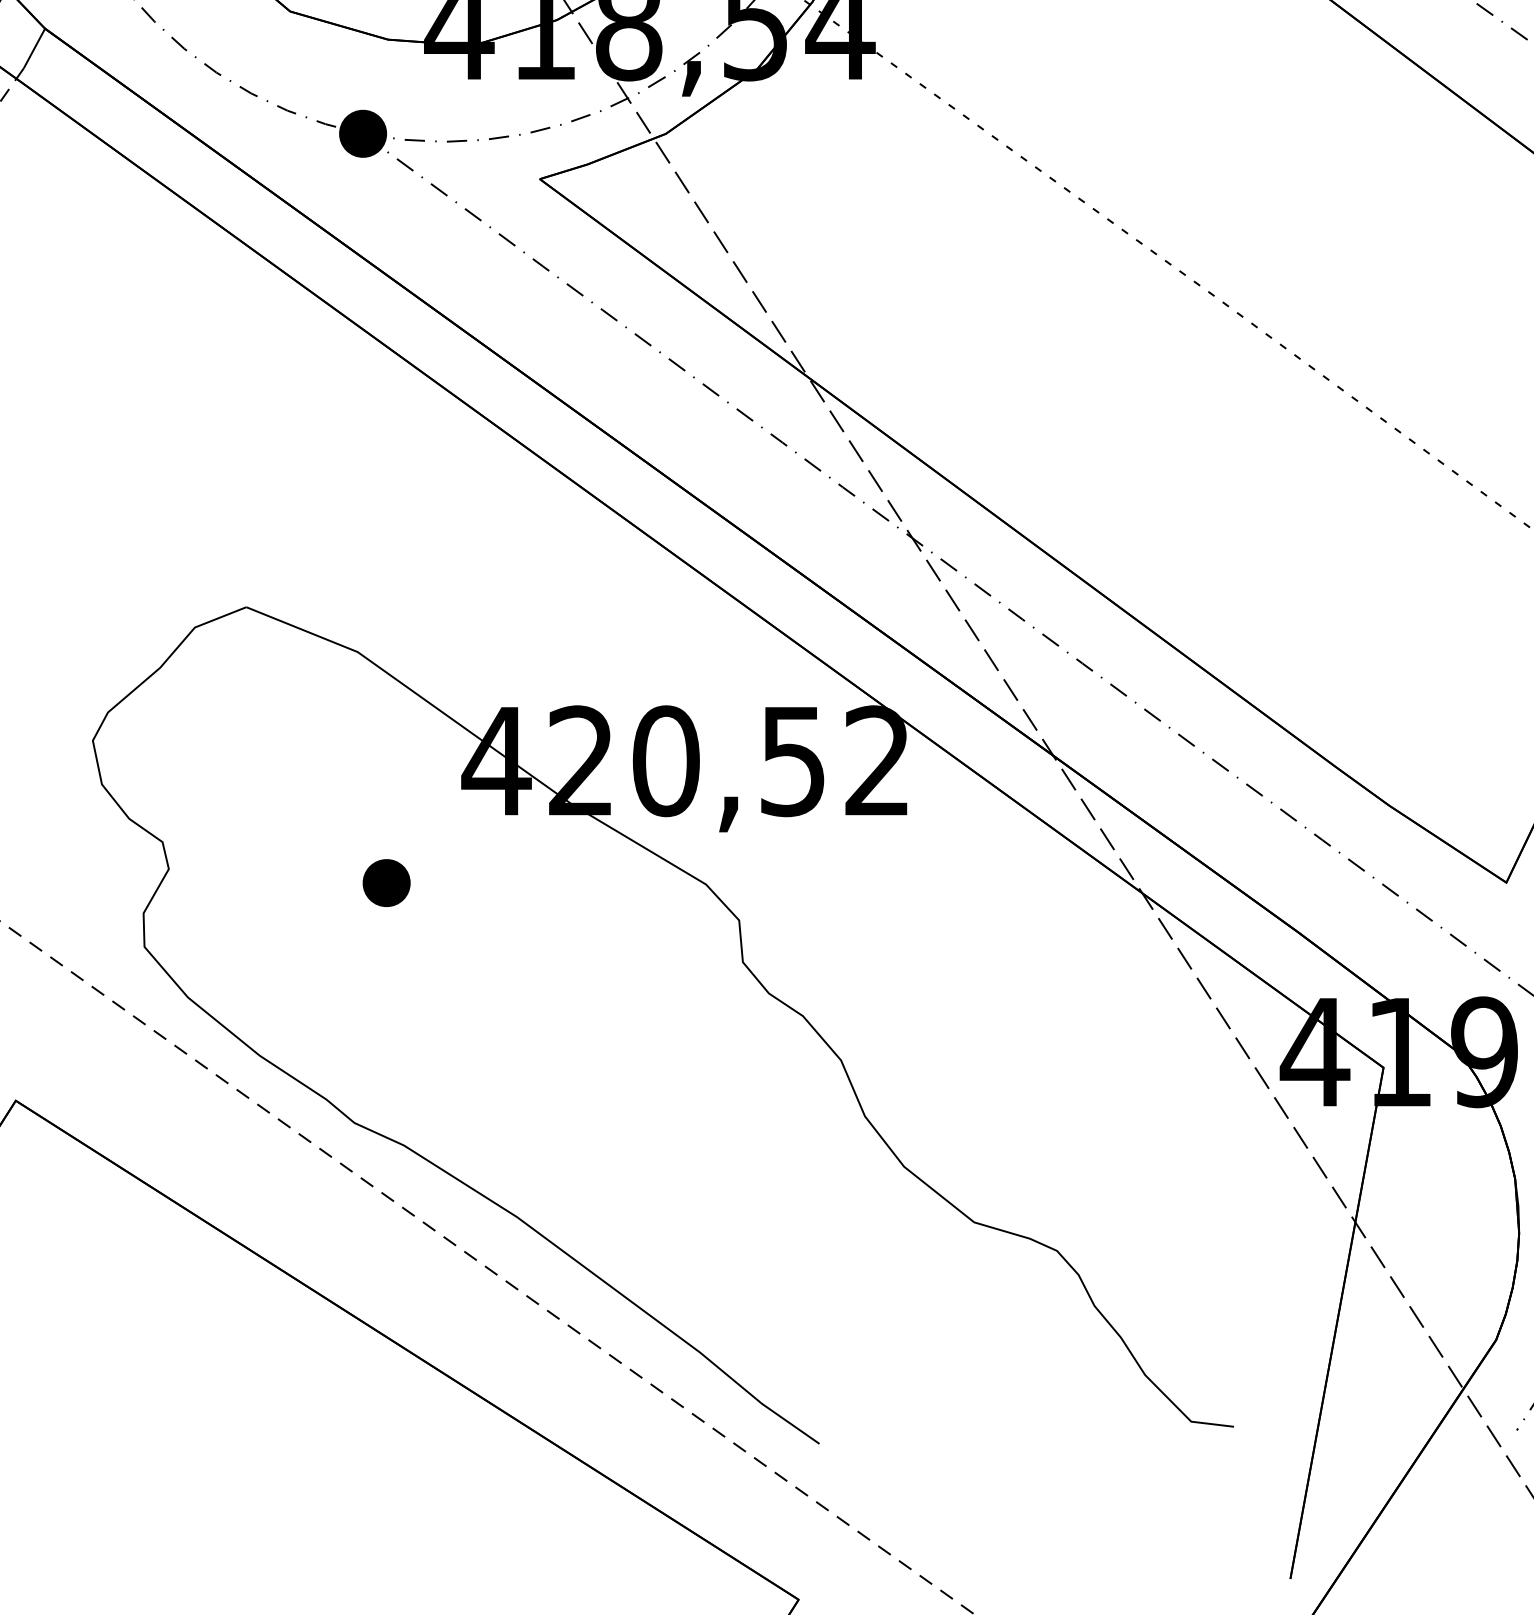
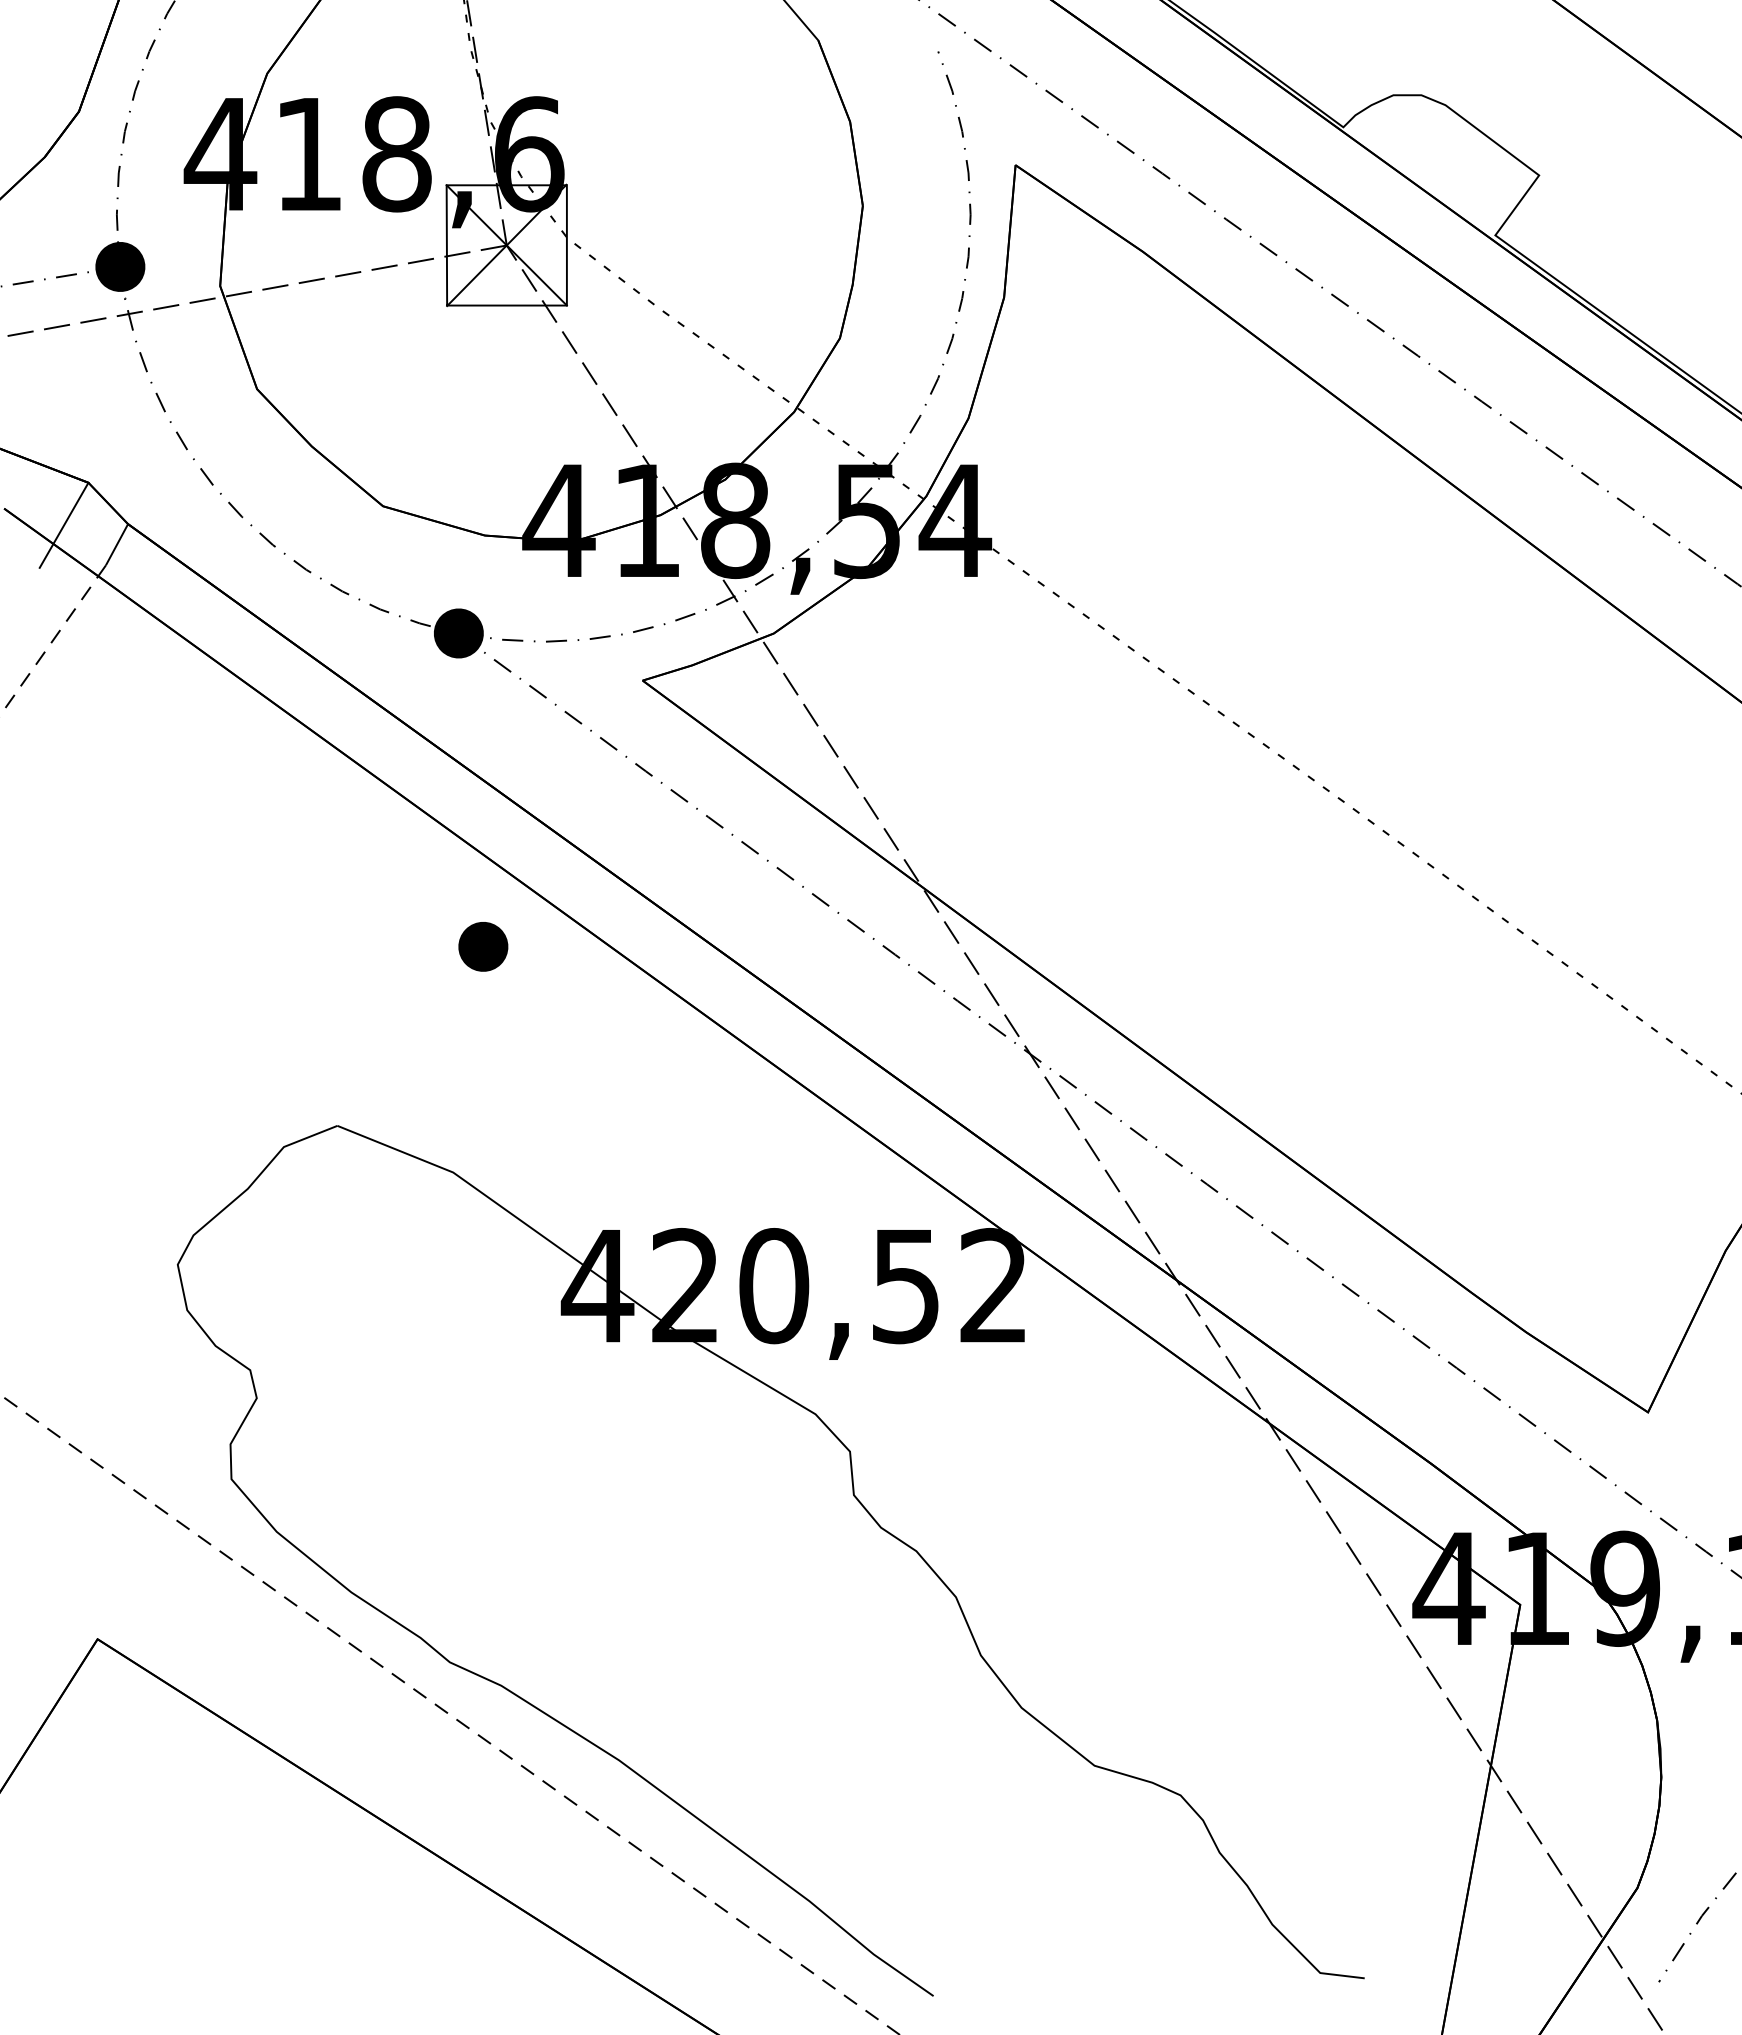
part: (386, 882) -> (483, 946), moved

